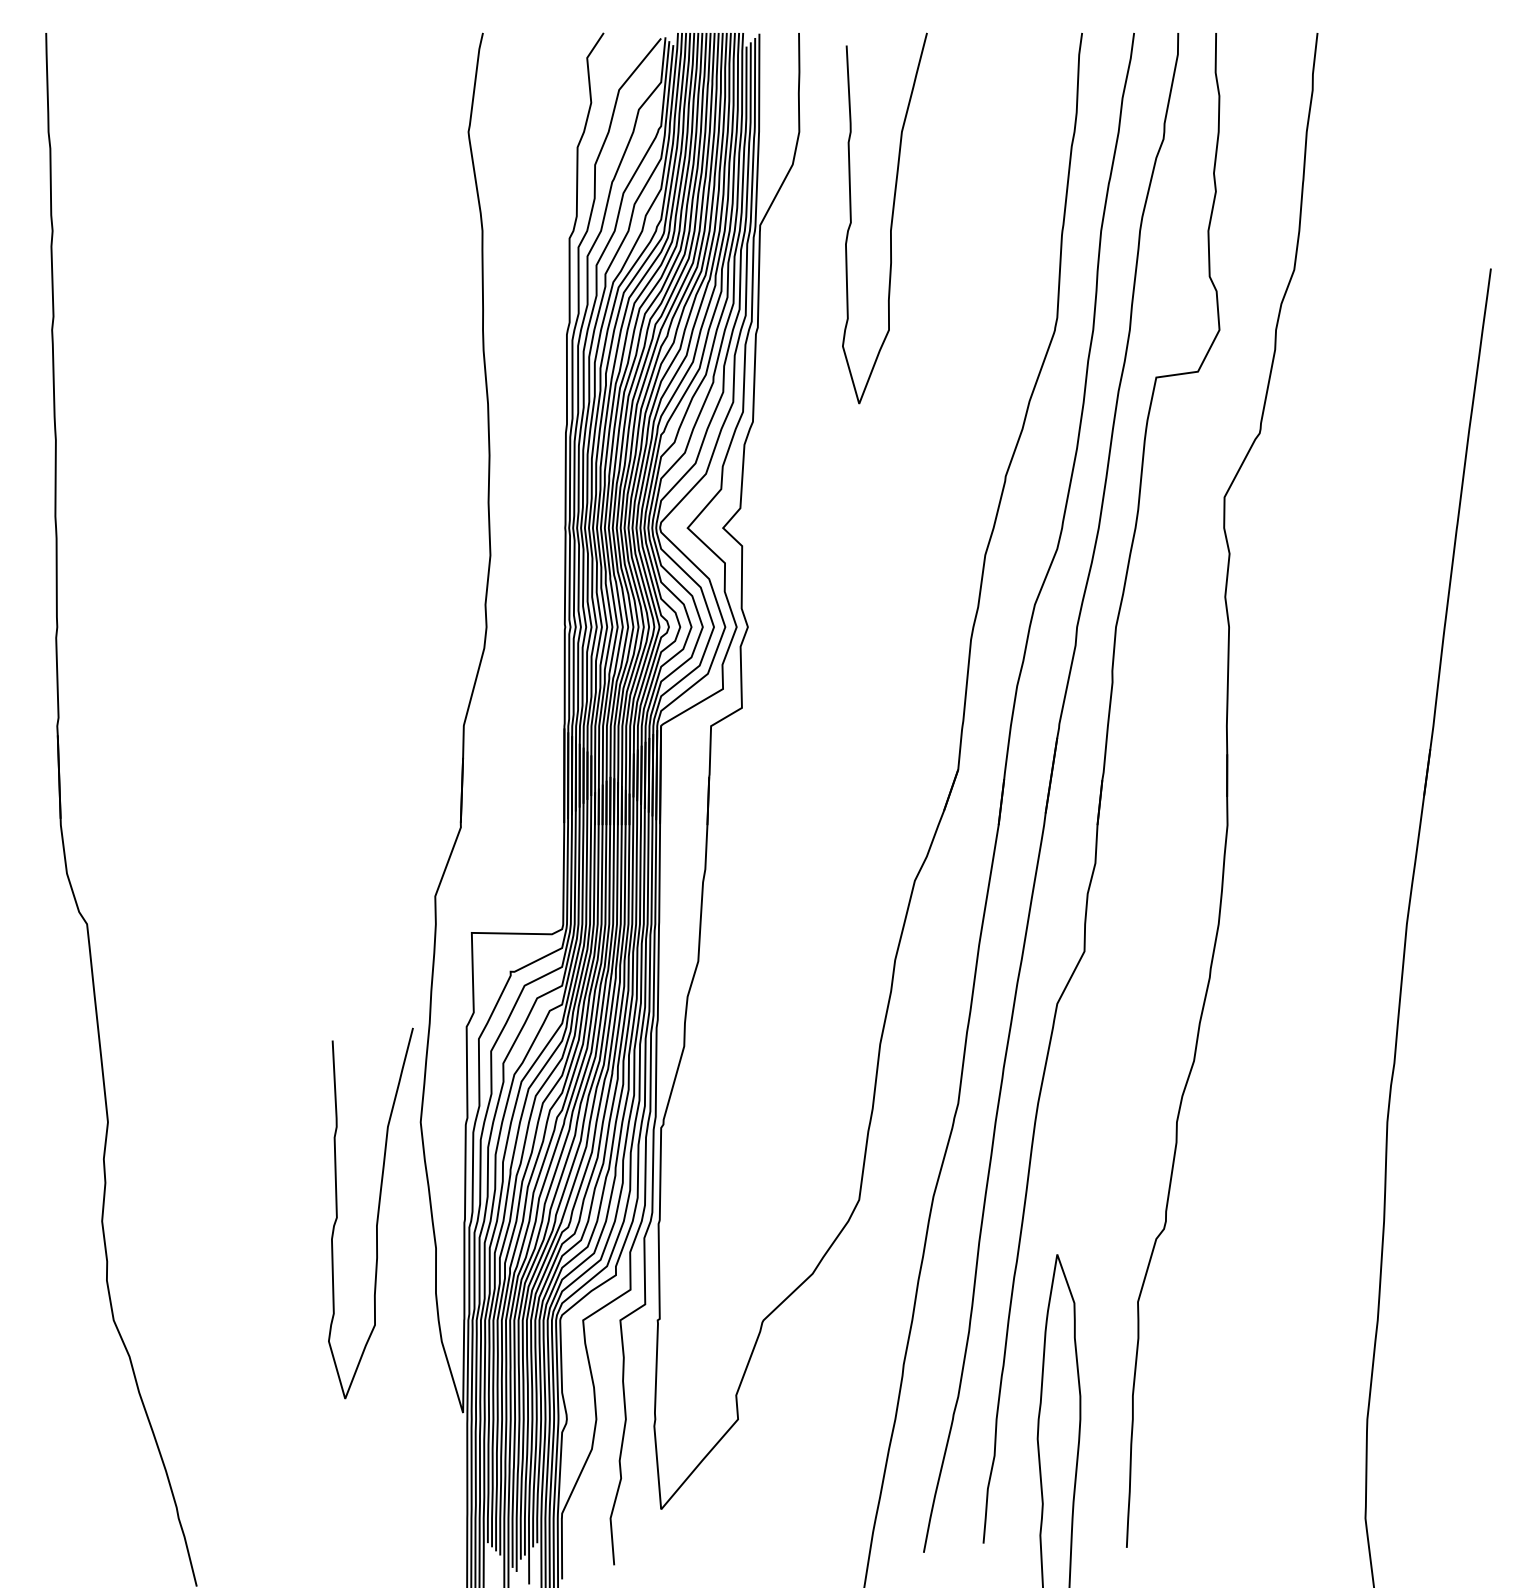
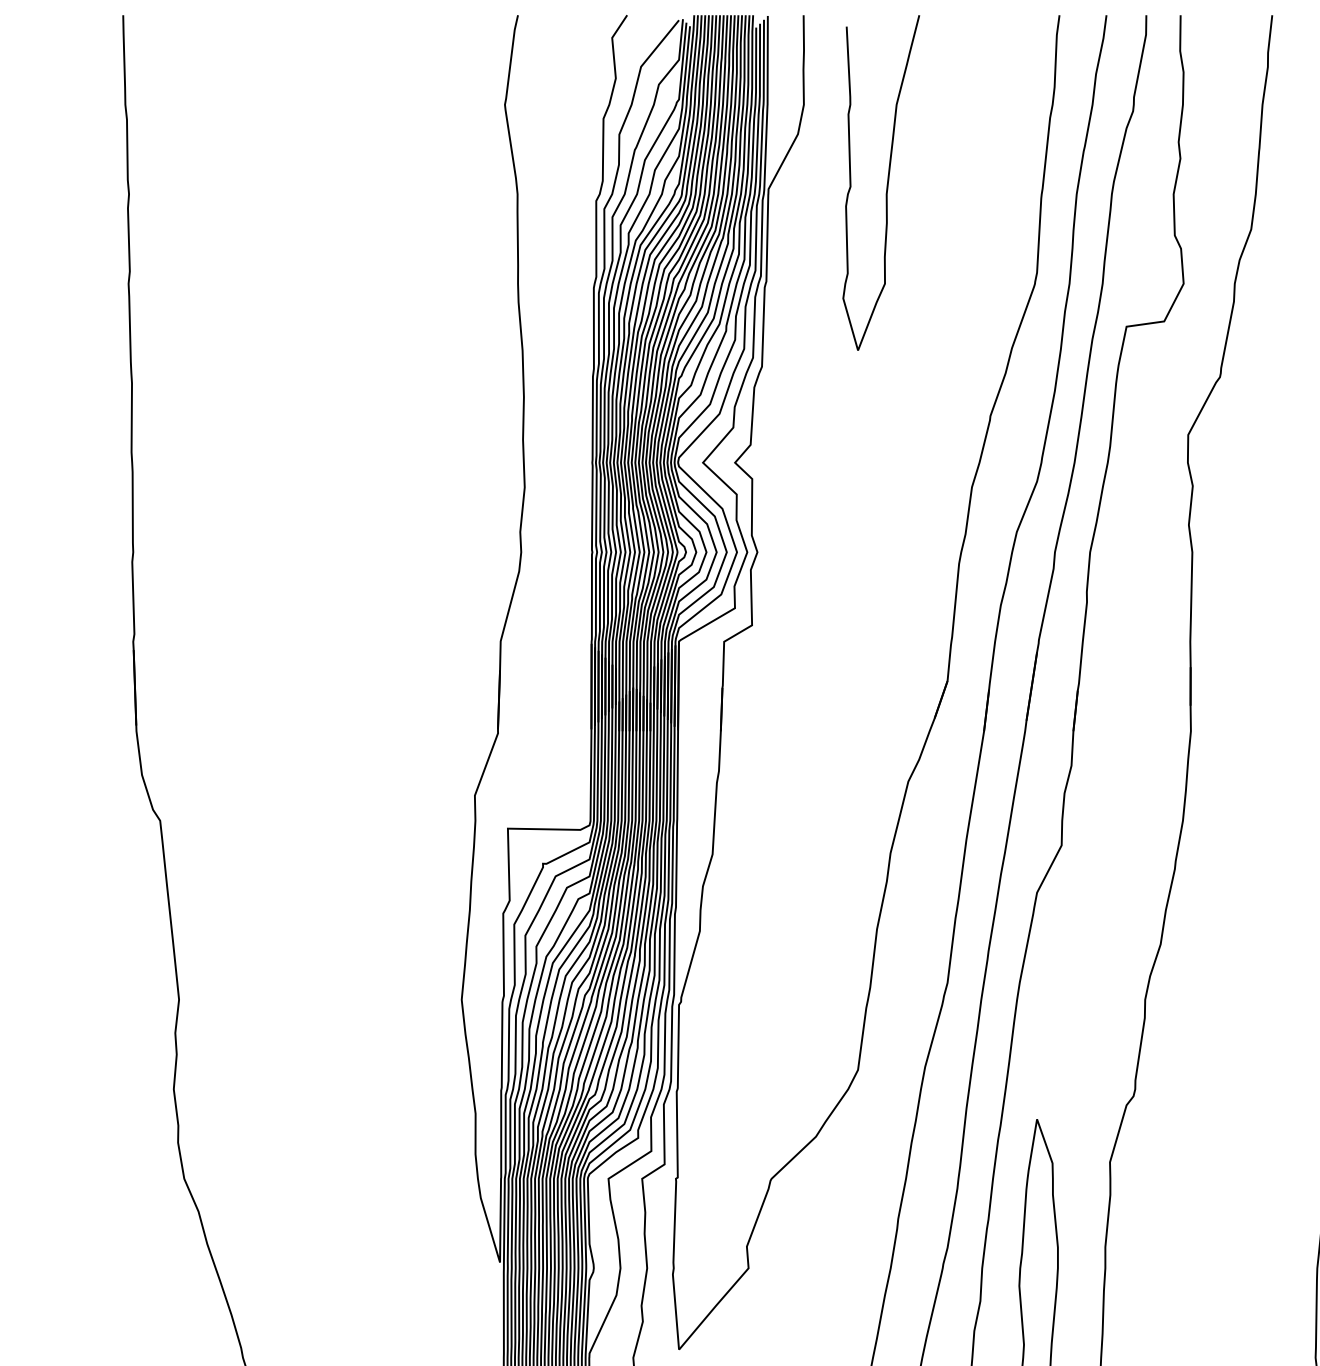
curve: (377, 1213) -> (422, 1082), removed

